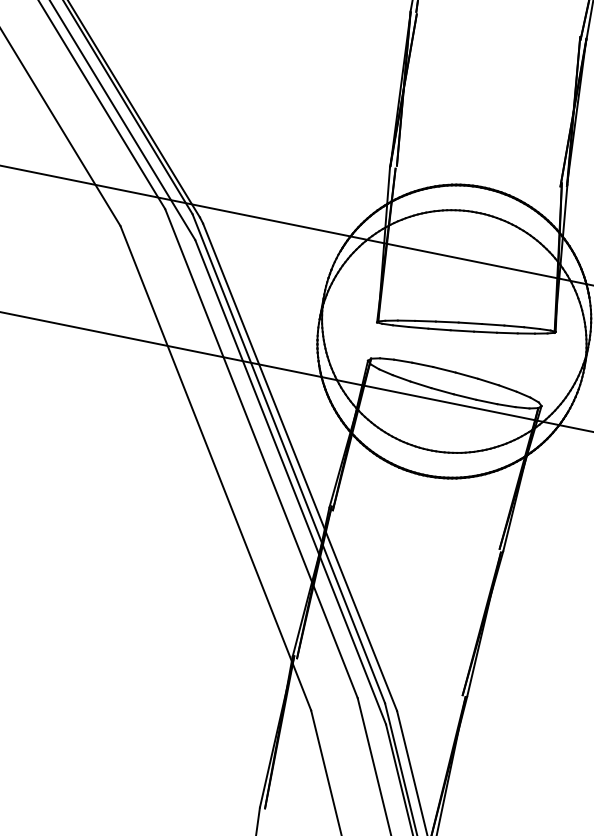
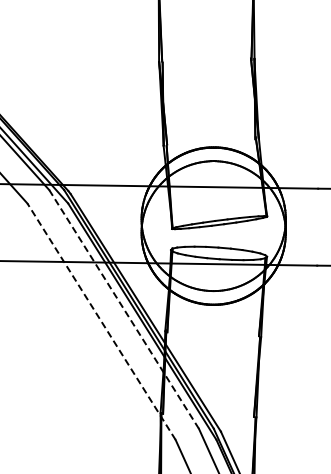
line: (262, 453) -> (124, 309), solid -> dashed
line: (215, 467) -> (101, 321), solid -> dashed

